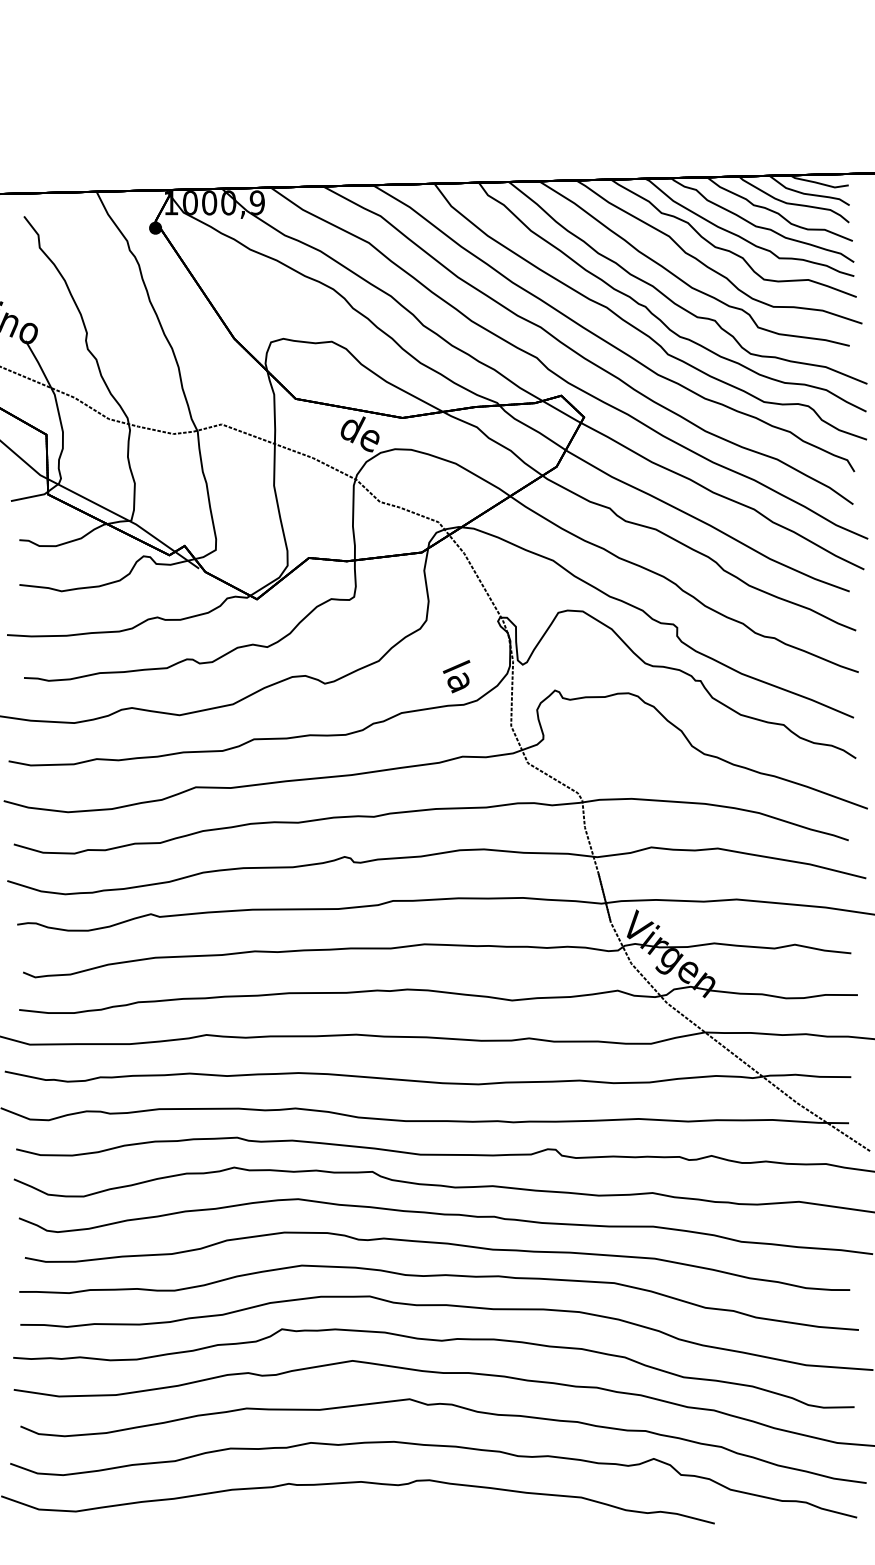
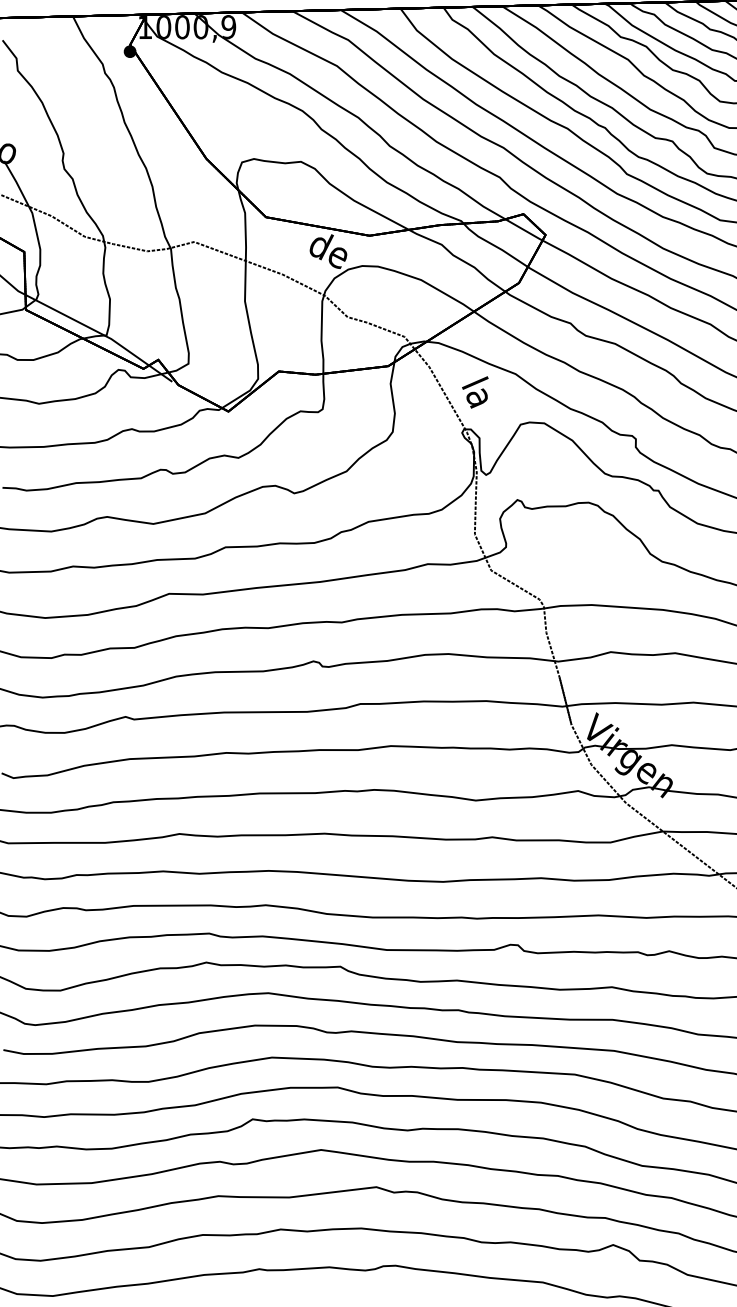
text: (456, 676) -> (475, 392), moved

